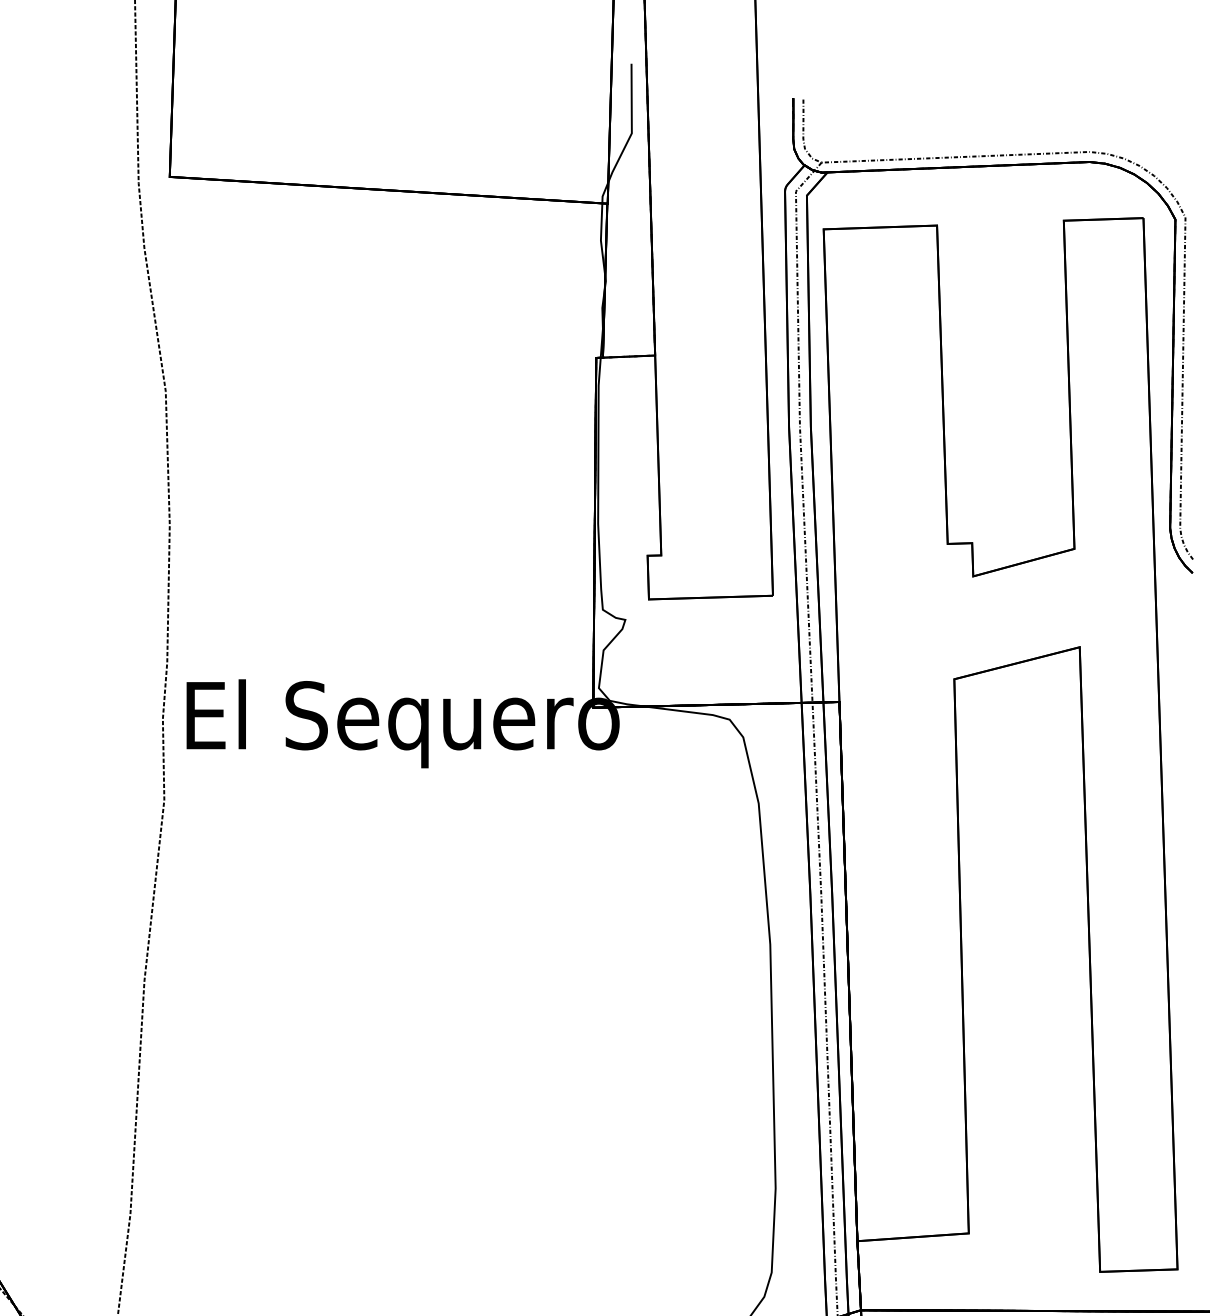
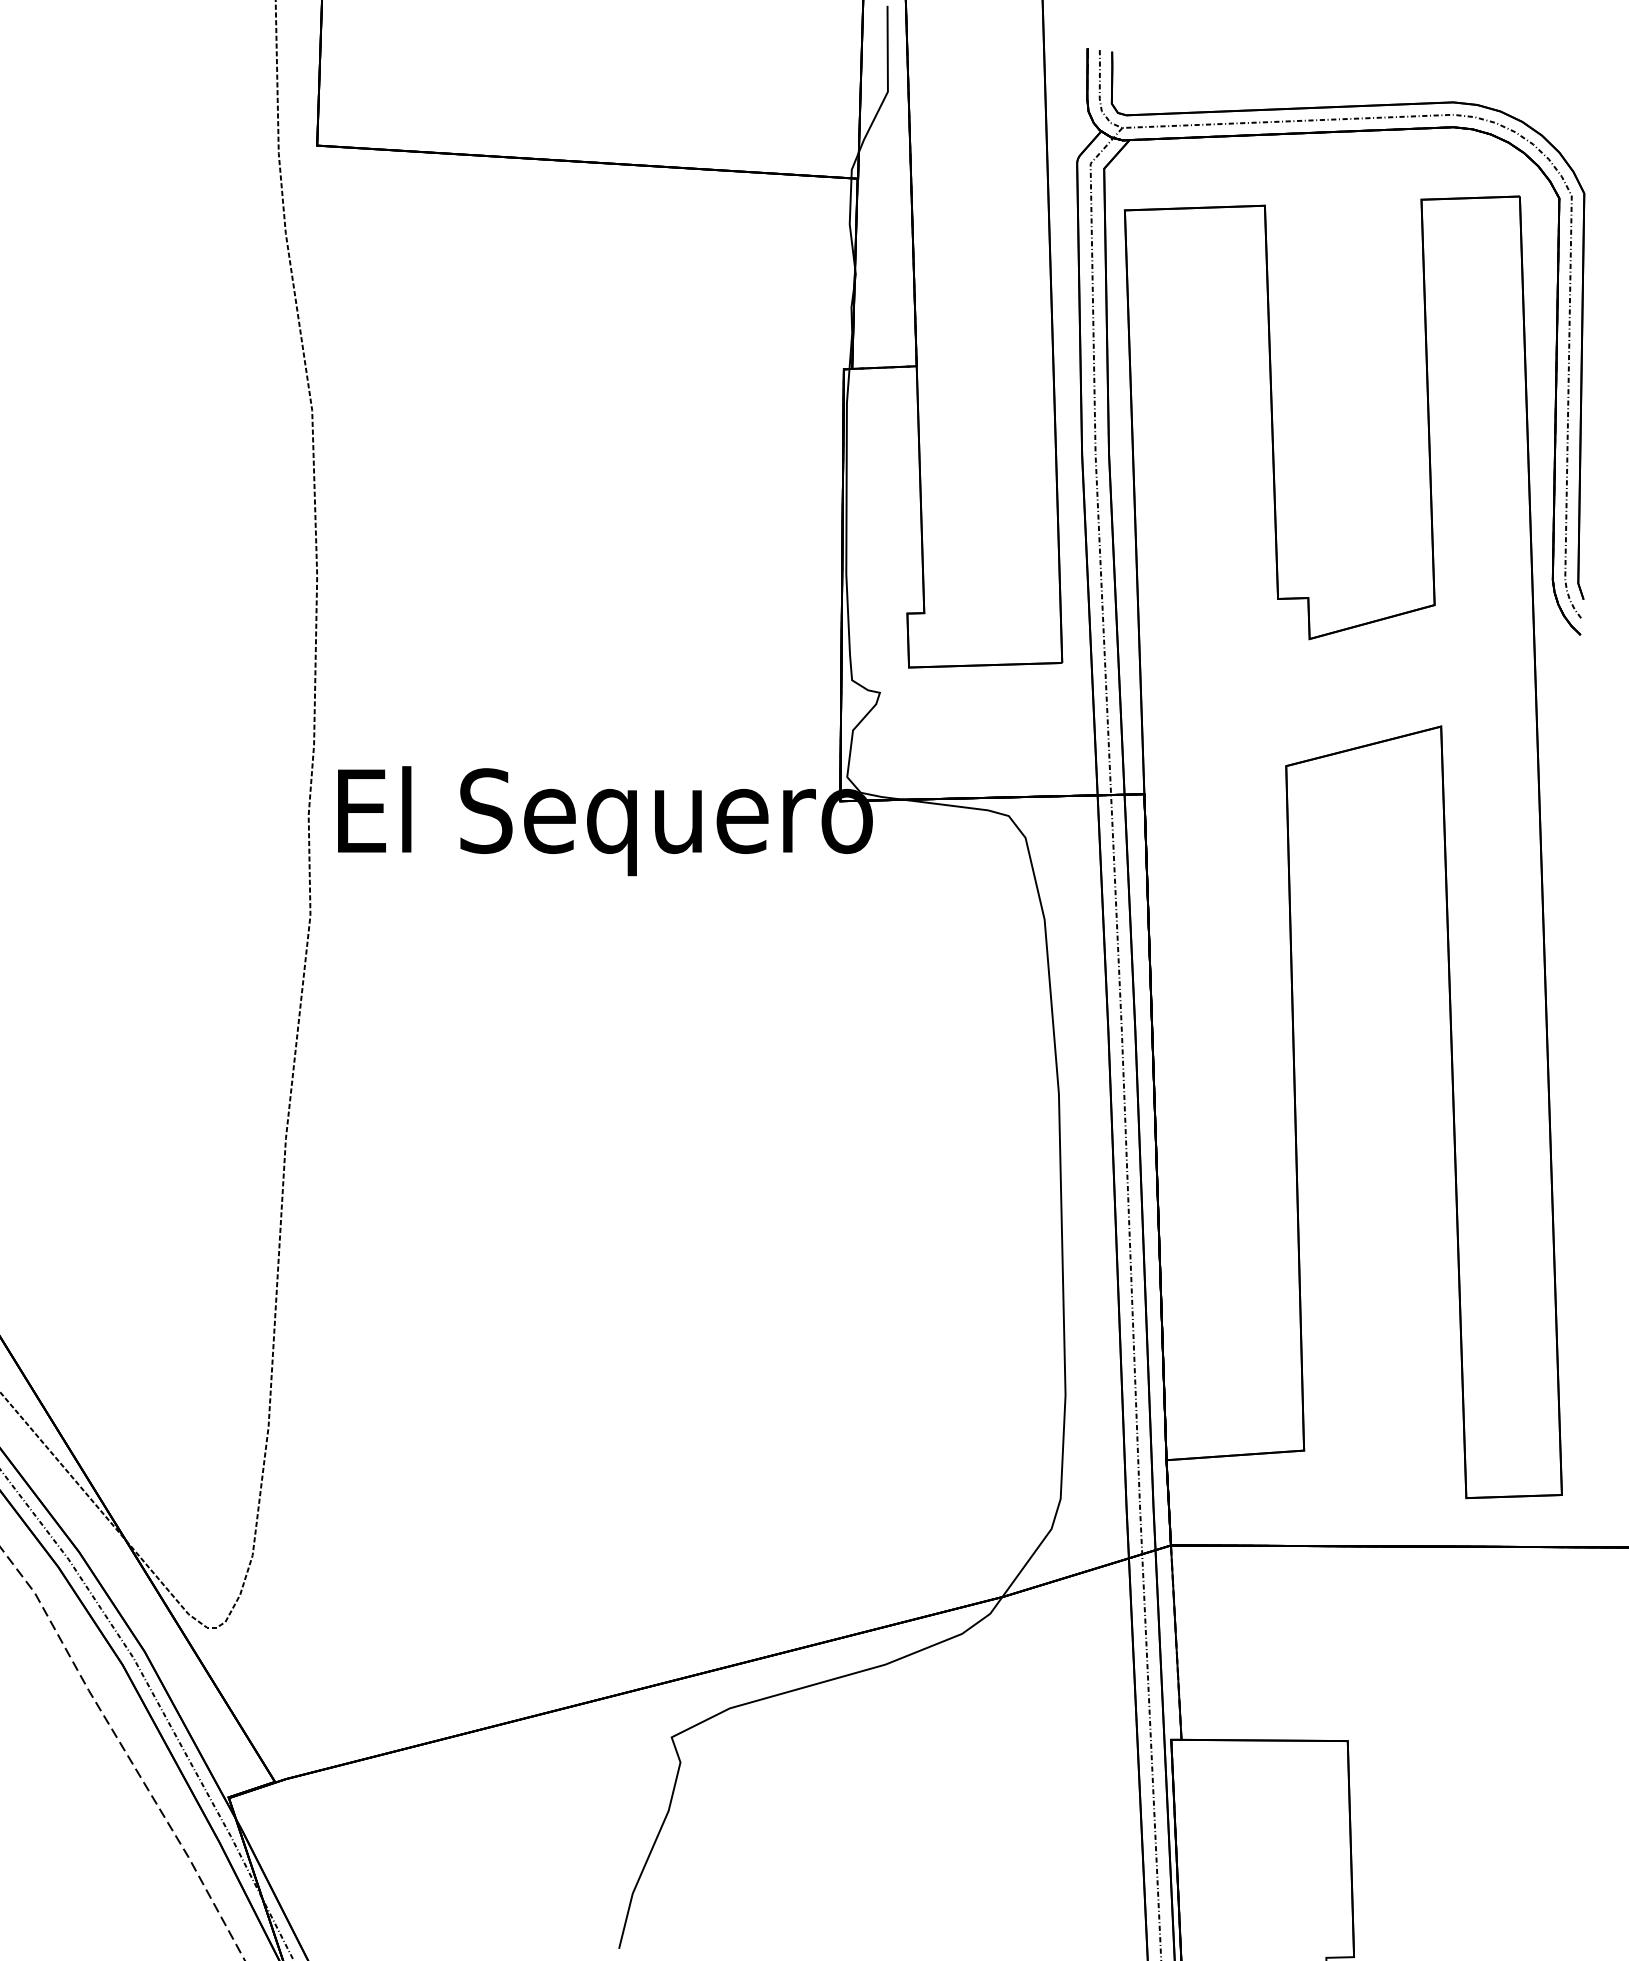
part: (992, 146) -> (1333, 108), added

